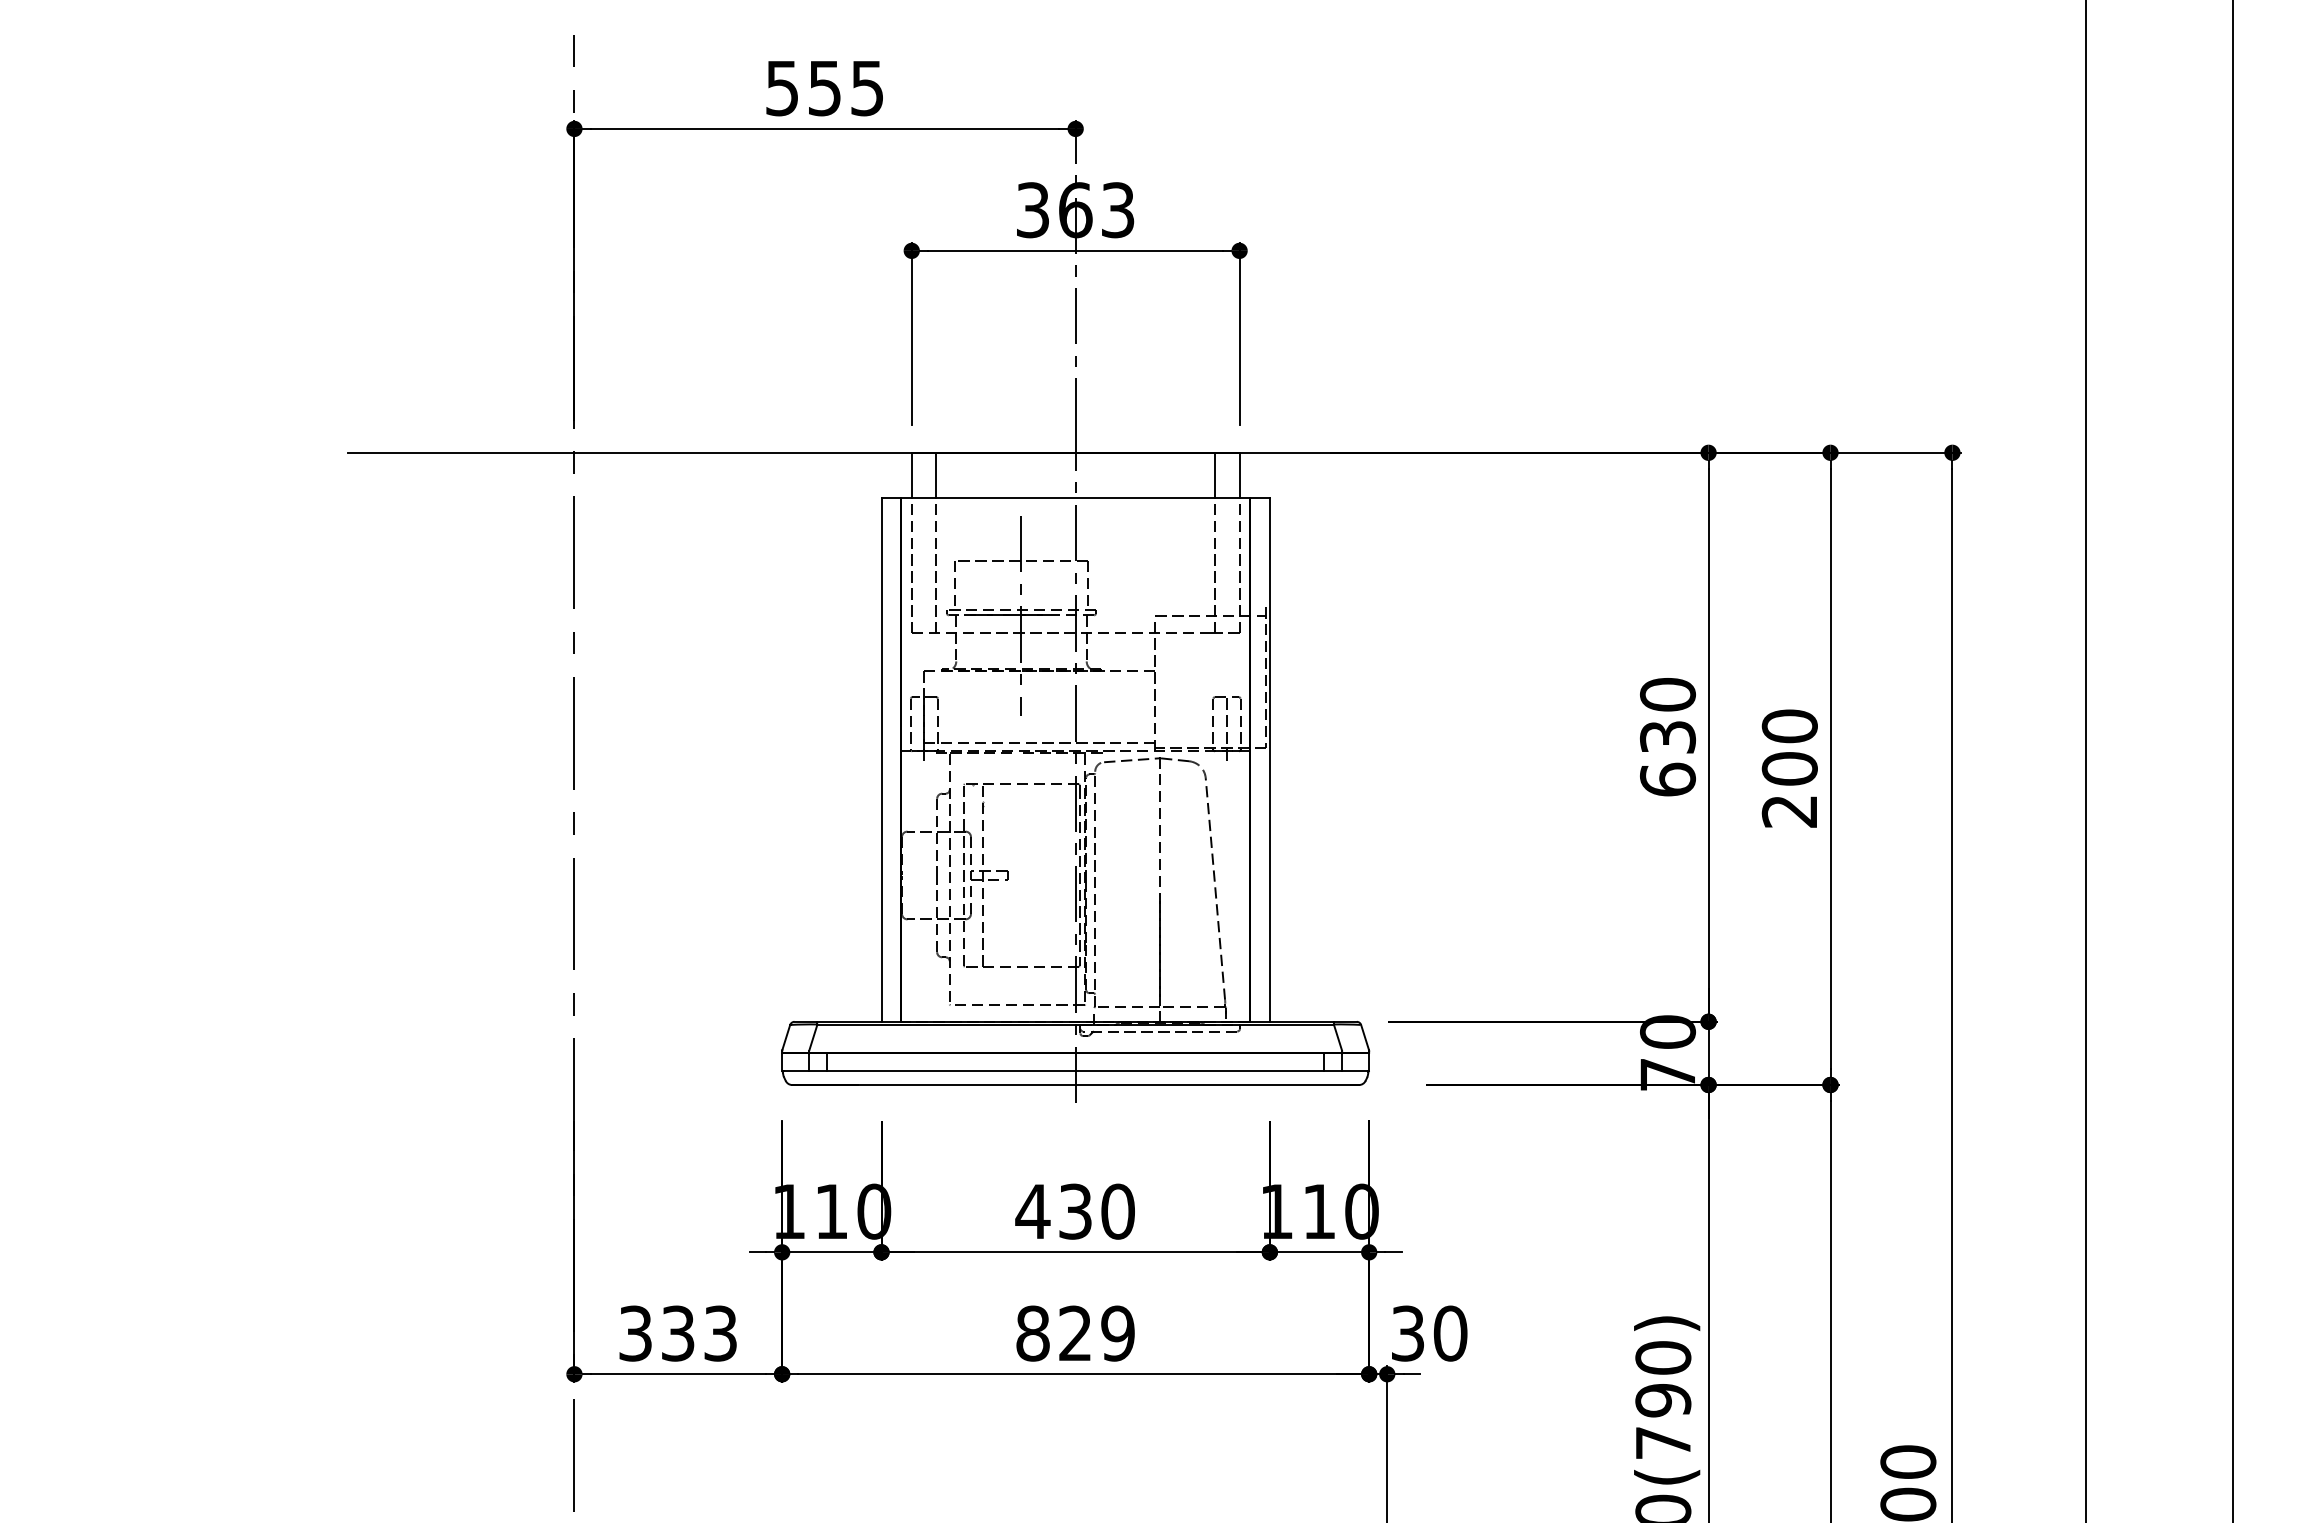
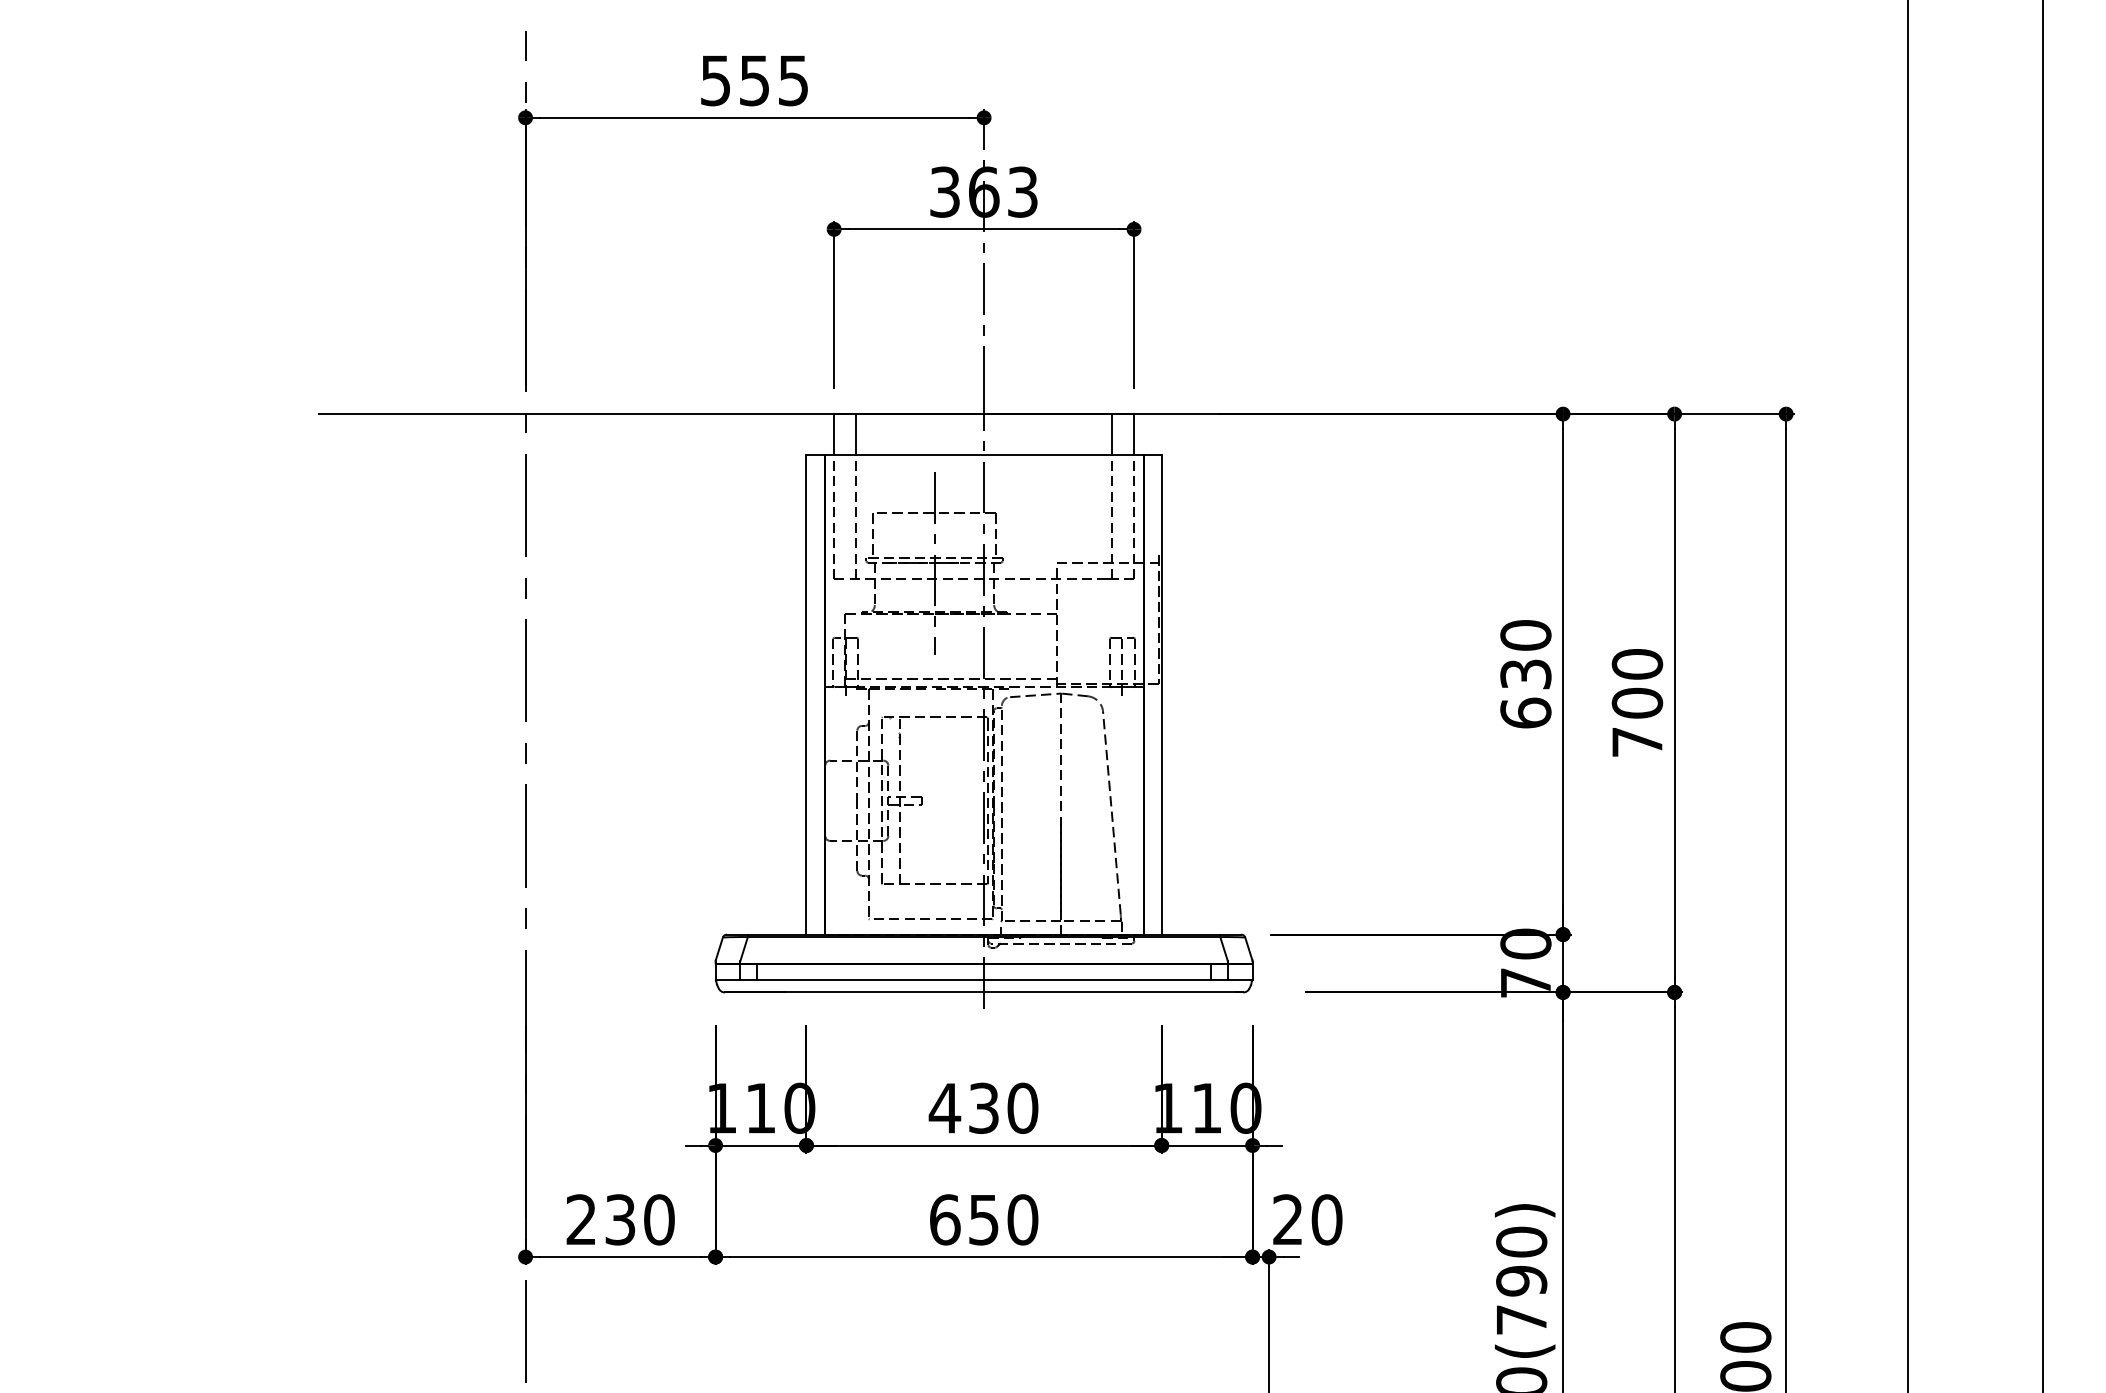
text: (1788, 811) -> (1636, 742), 200 -> 700
text: (678, 1333) -> (620, 1219), 333 -> 230
text: (1075, 1333) -> (983, 1219), 829 -> 650
text: (1407, 1333) -> (1287, 1219), 30 -> 20

